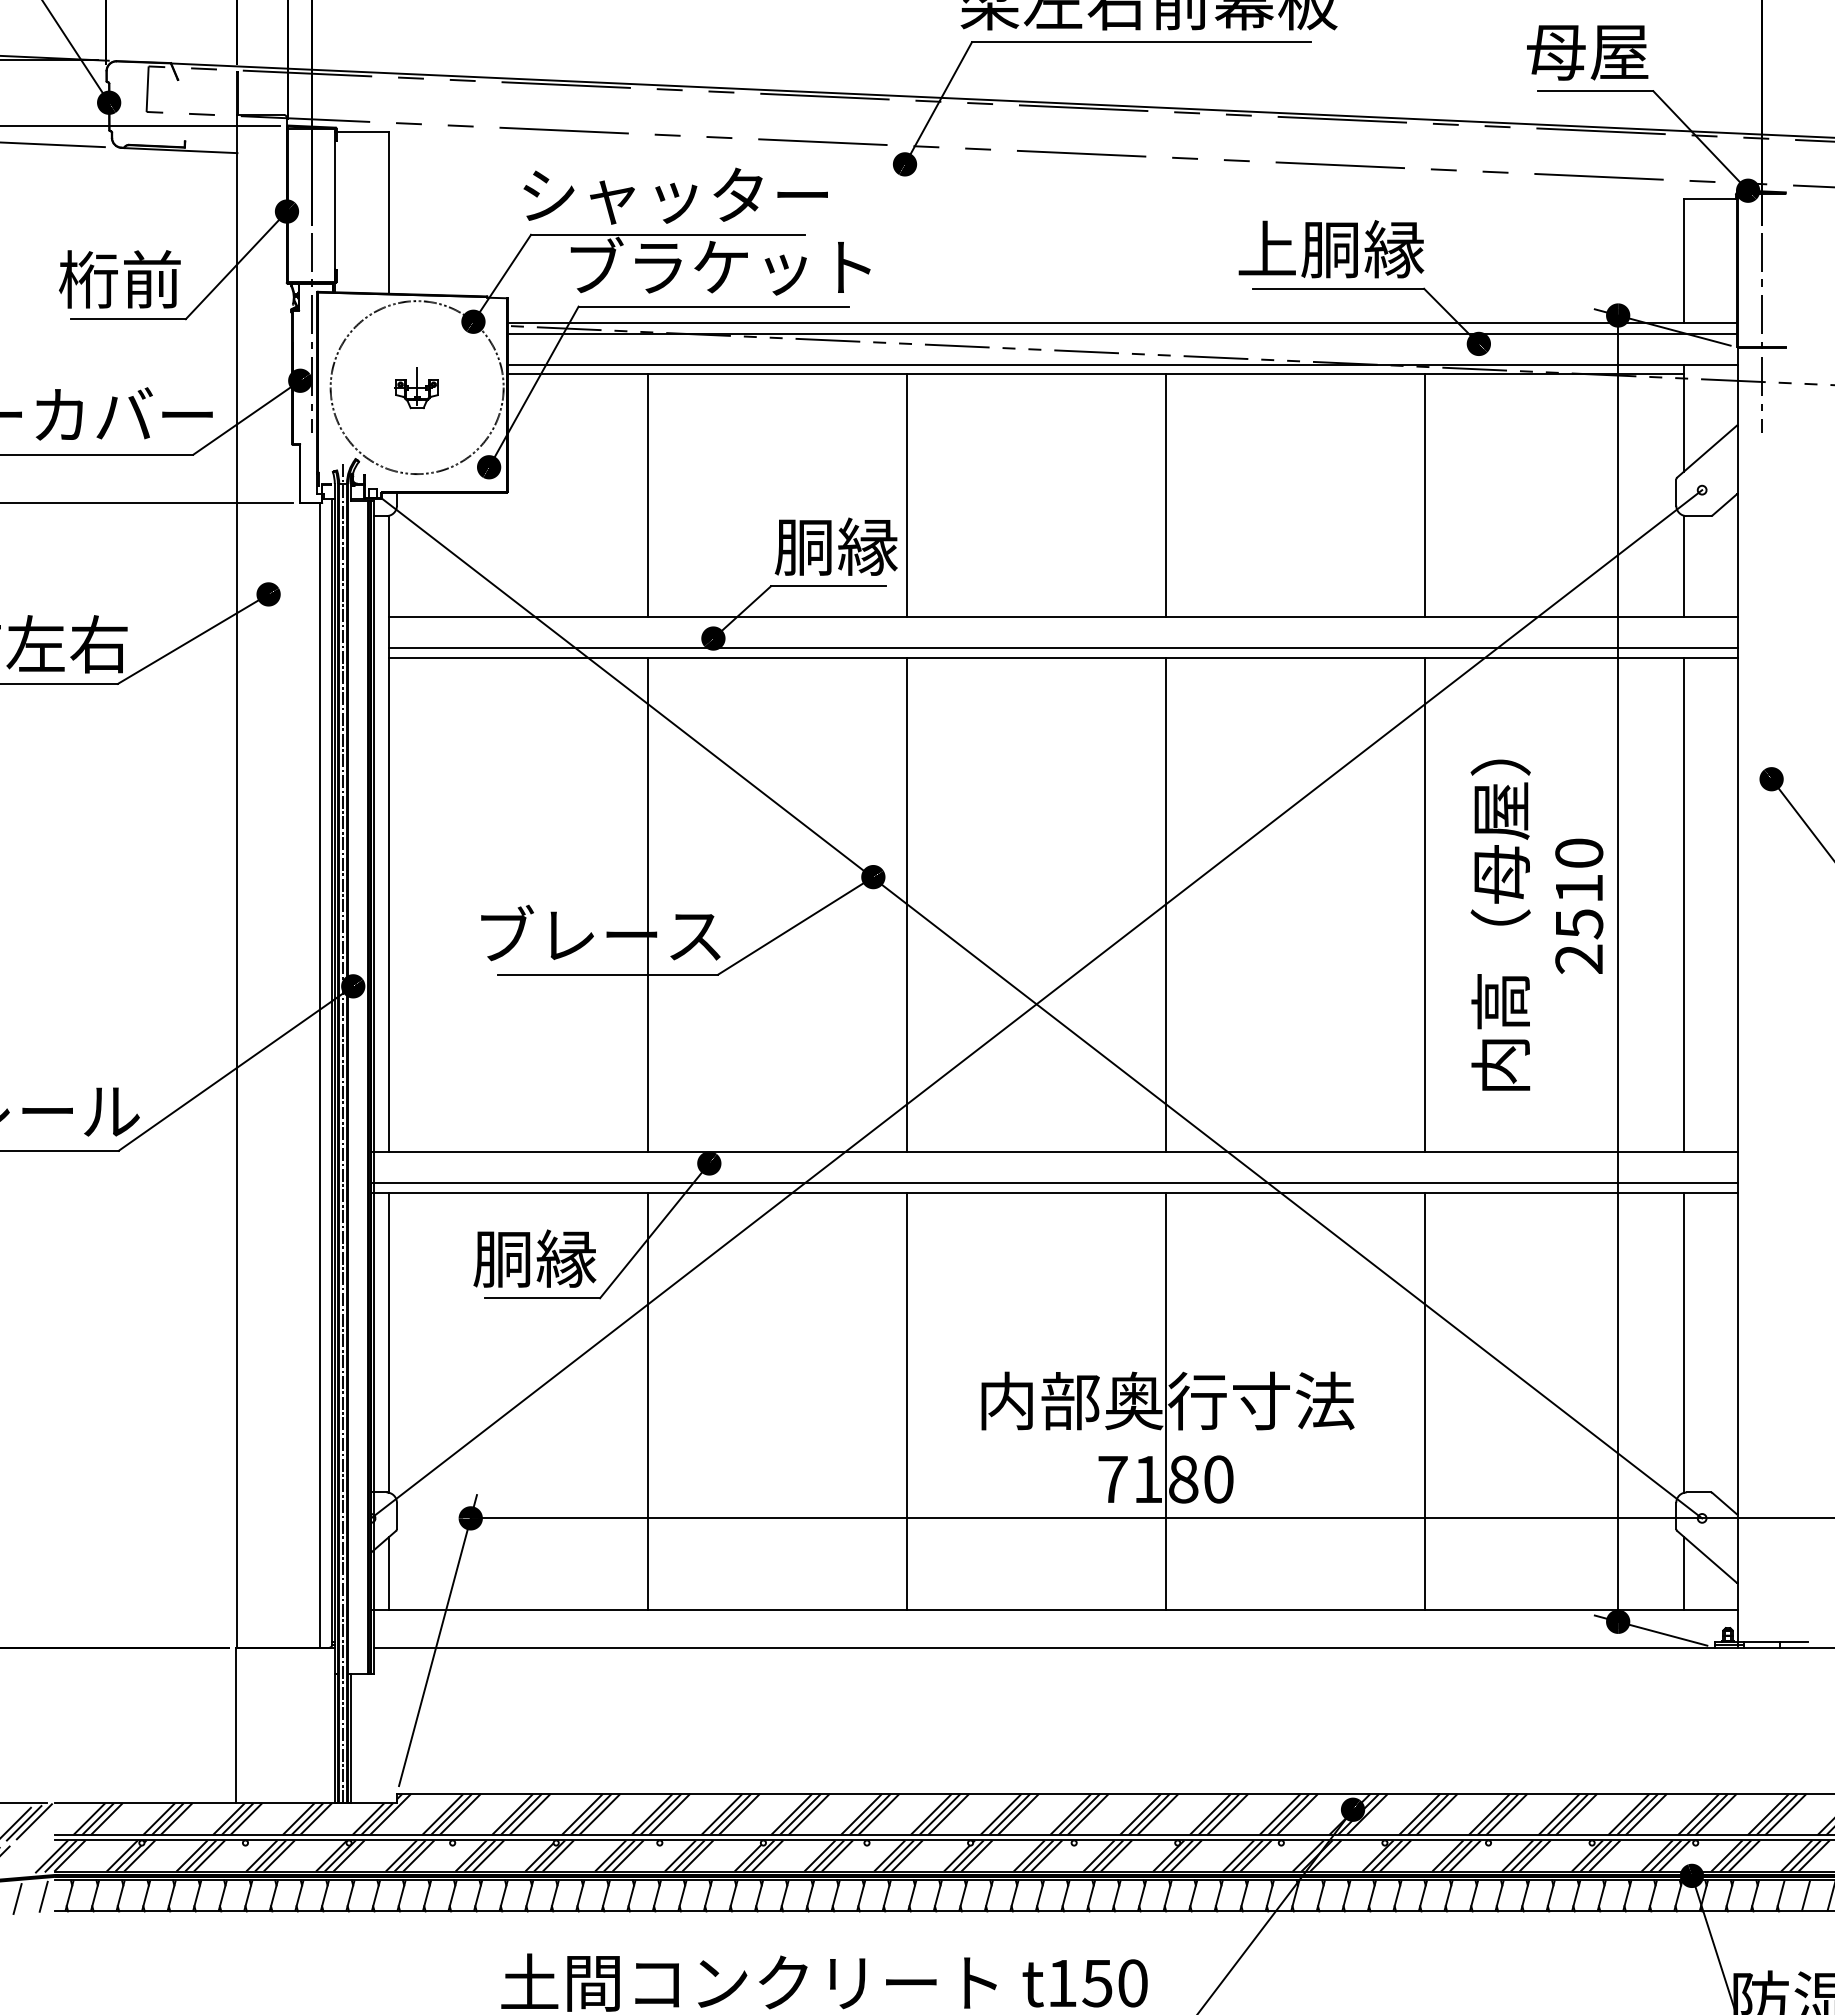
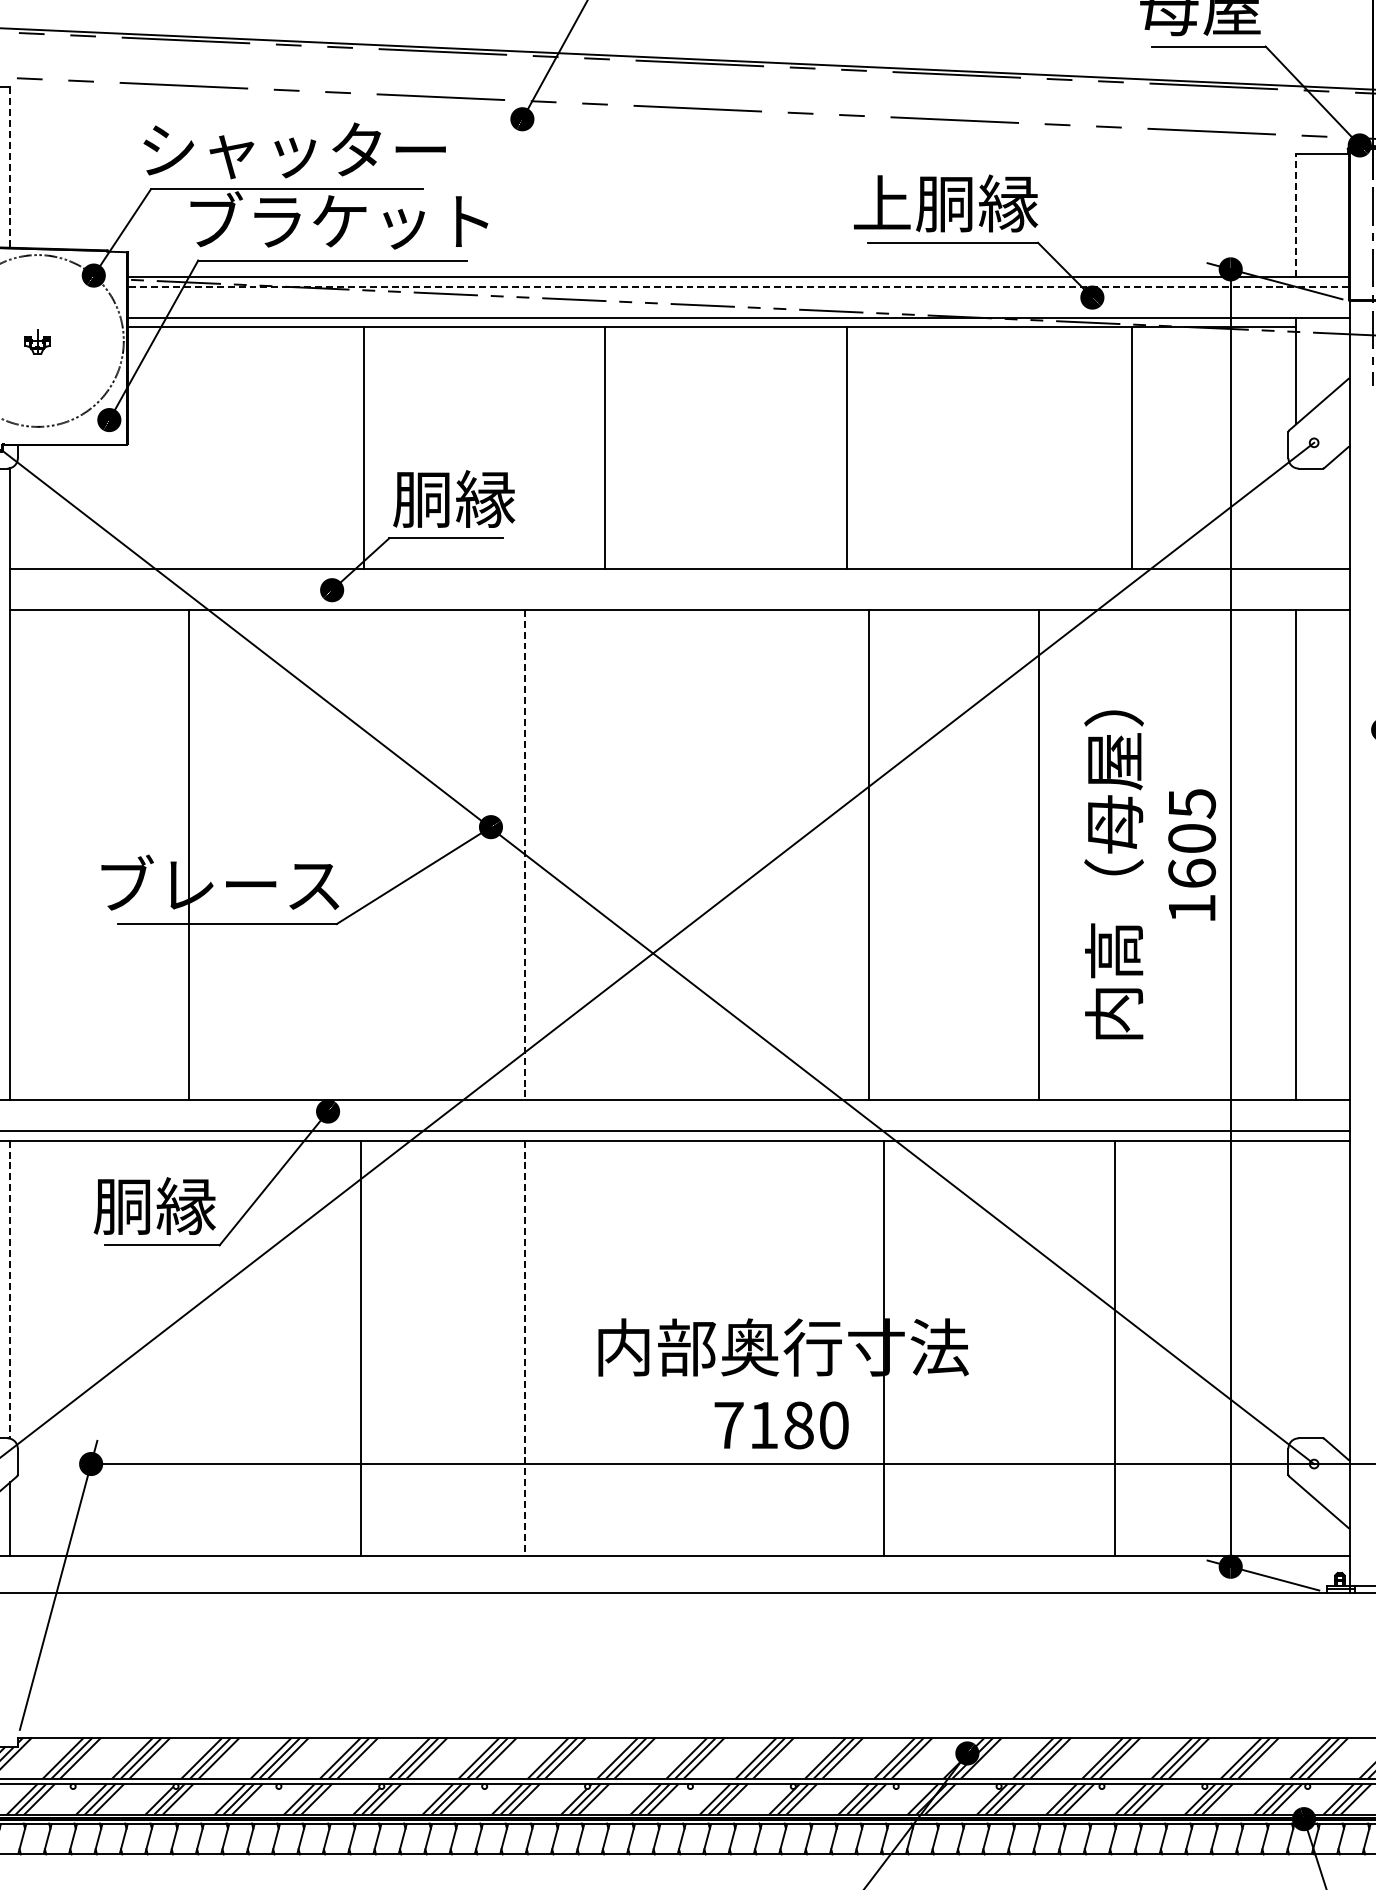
line: (389, 213) -> (10, 168), solid -> dashed
line: (1684, 260) -> (1296, 214), solid -> dashed
line: (1122, 333) -> (738, 287), solid -> dashed
part: (416, 388) -> (37, 341), size x0.6
line: (648, 495) -> (363, 448), moved
line: (907, 495) -> (605, 448), moved
line: (1166, 495) -> (847, 448), moved
line: (1425, 495) -> (1132, 448), moved
line: (1684, 566) -> (1296, 518), removed
line: (1063, 648) -> (679, 600), removed
line: (648, 904) -> (189, 854), moved
line: (907, 904) -> (524, 854), solid -> dashed
line: (1166, 904) -> (869, 854), moved
text: (1579, 905) -> (1192, 855), 2510 -> 1605
line: (1684, 1342) -> (1296, 1289), removed
line: (389, 1343) -> (10, 1290), solid -> dashed
line: (648, 1401) -> (361, 1347), moved
line: (907, 1401) -> (524, 1347), solid -> dashed
line: (1166, 1401) -> (884, 1347), moved
line: (1425, 1401) -> (1115, 1347), moved
line: (1684, 1573) -> (1296, 1518), removed

